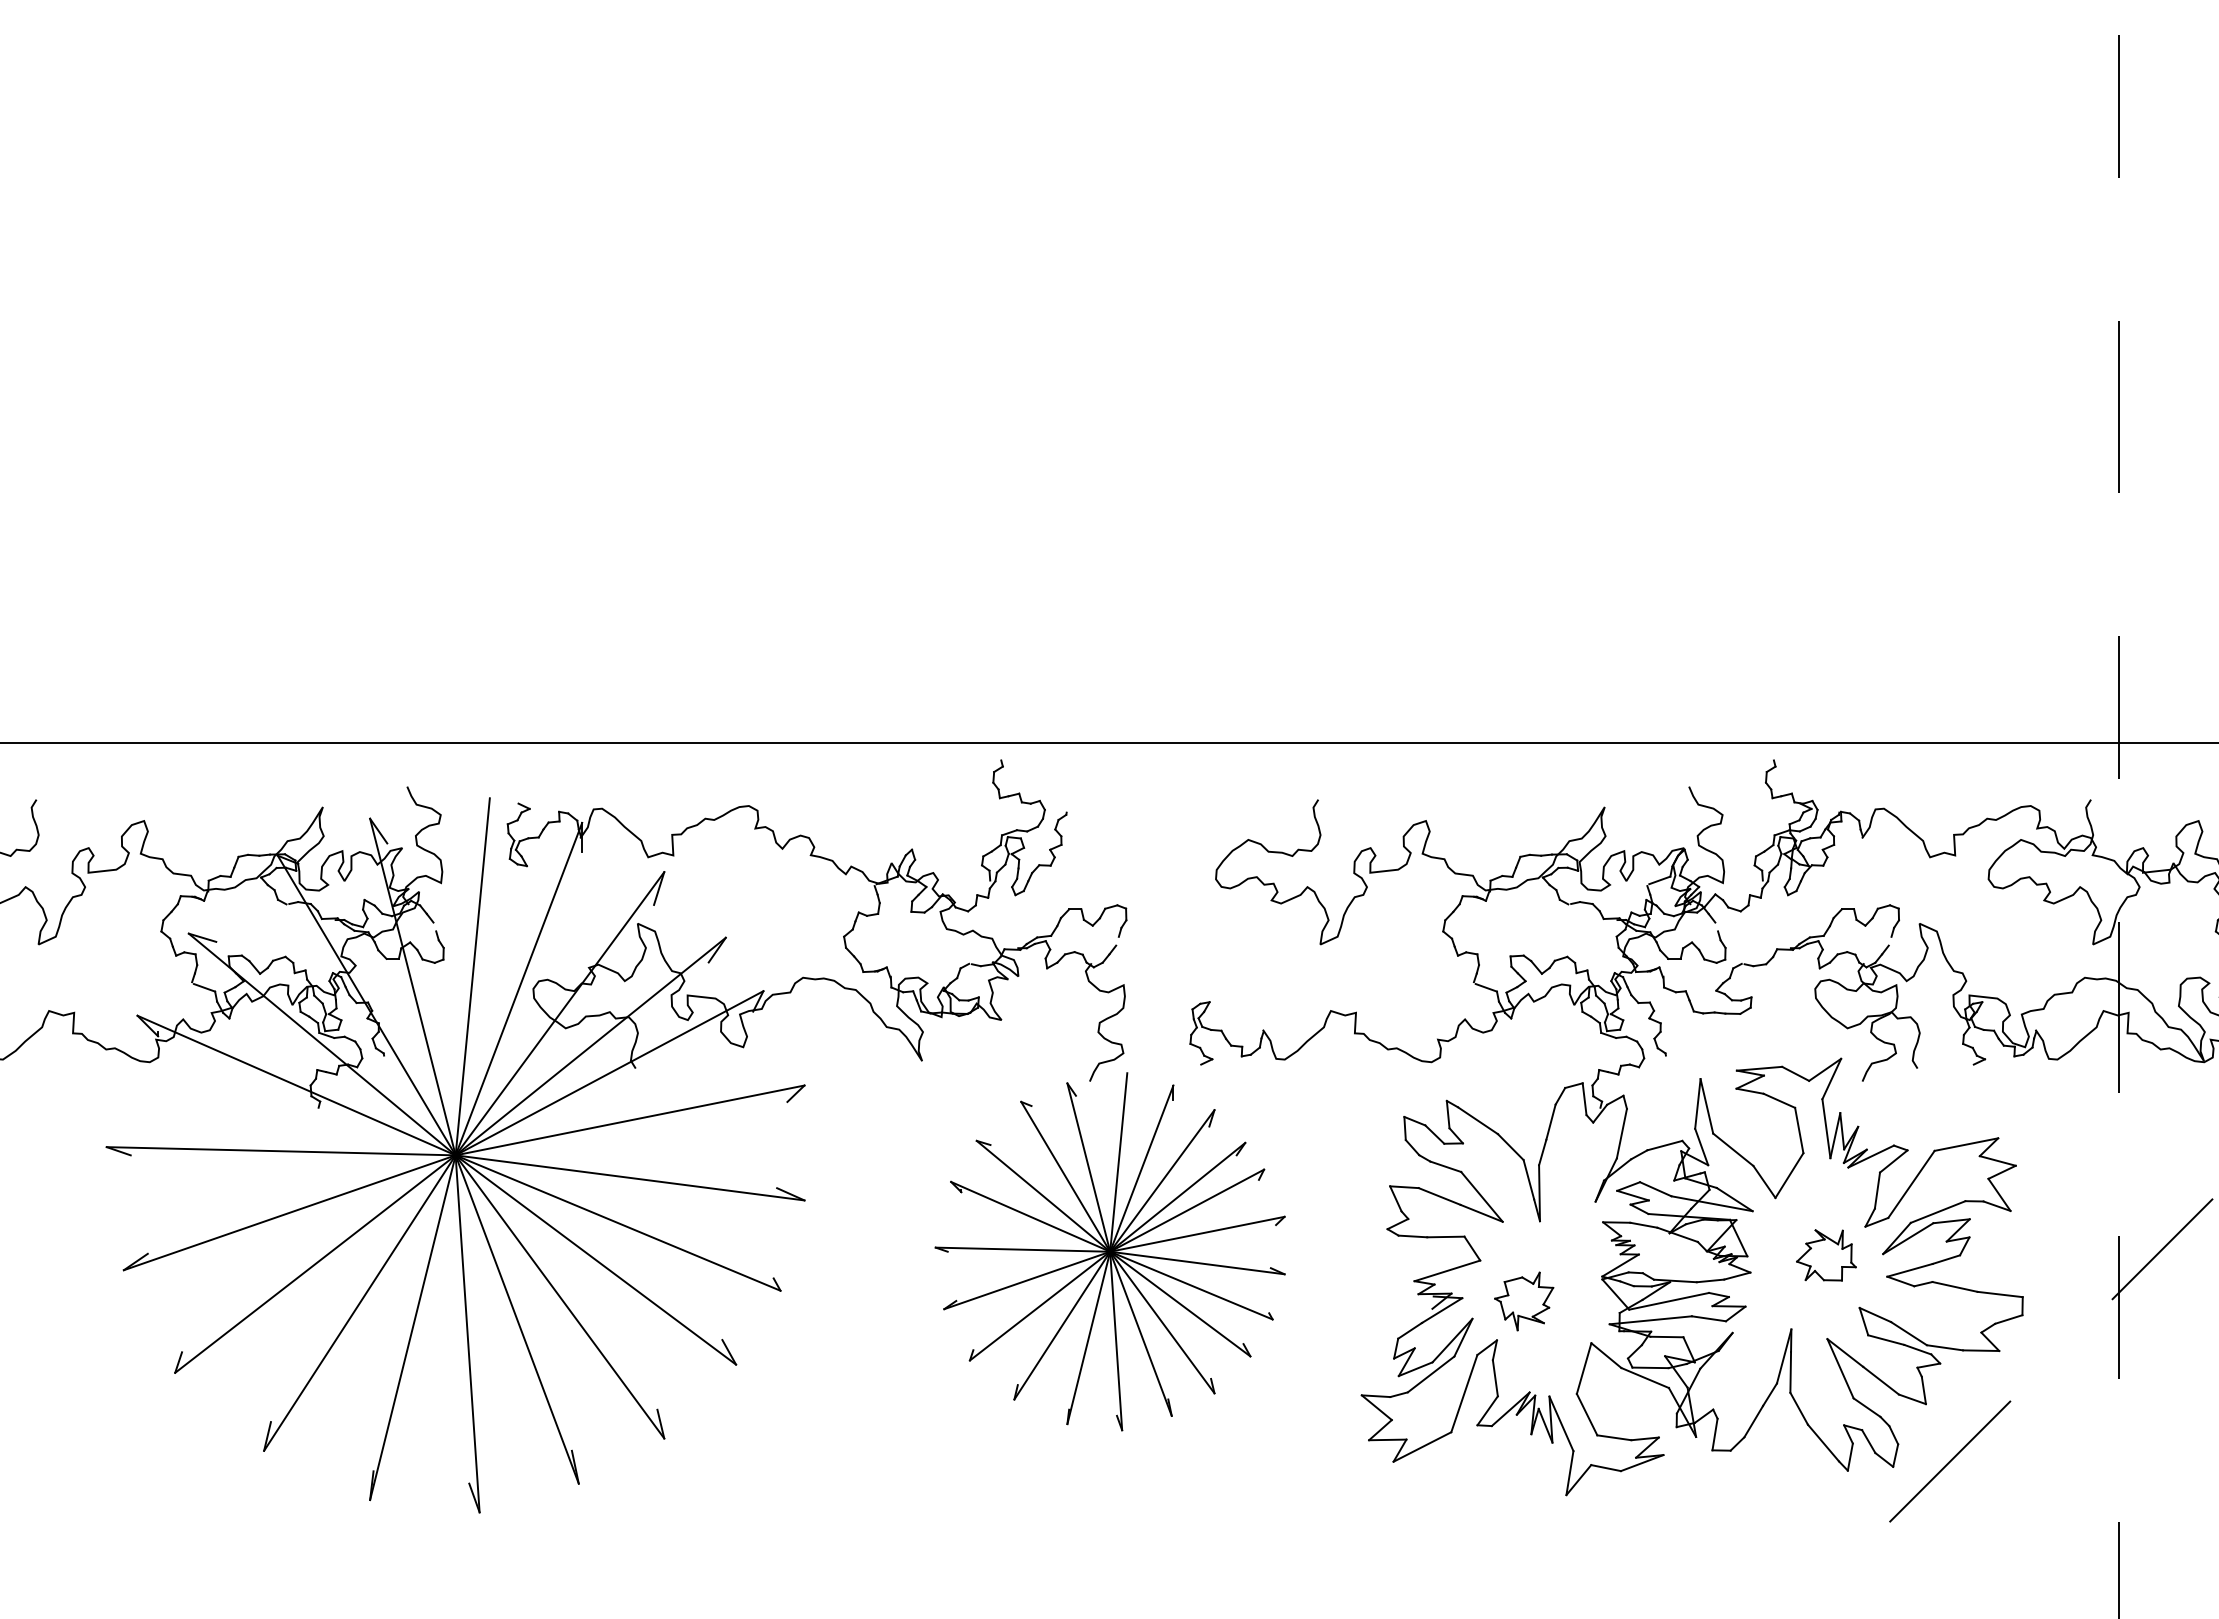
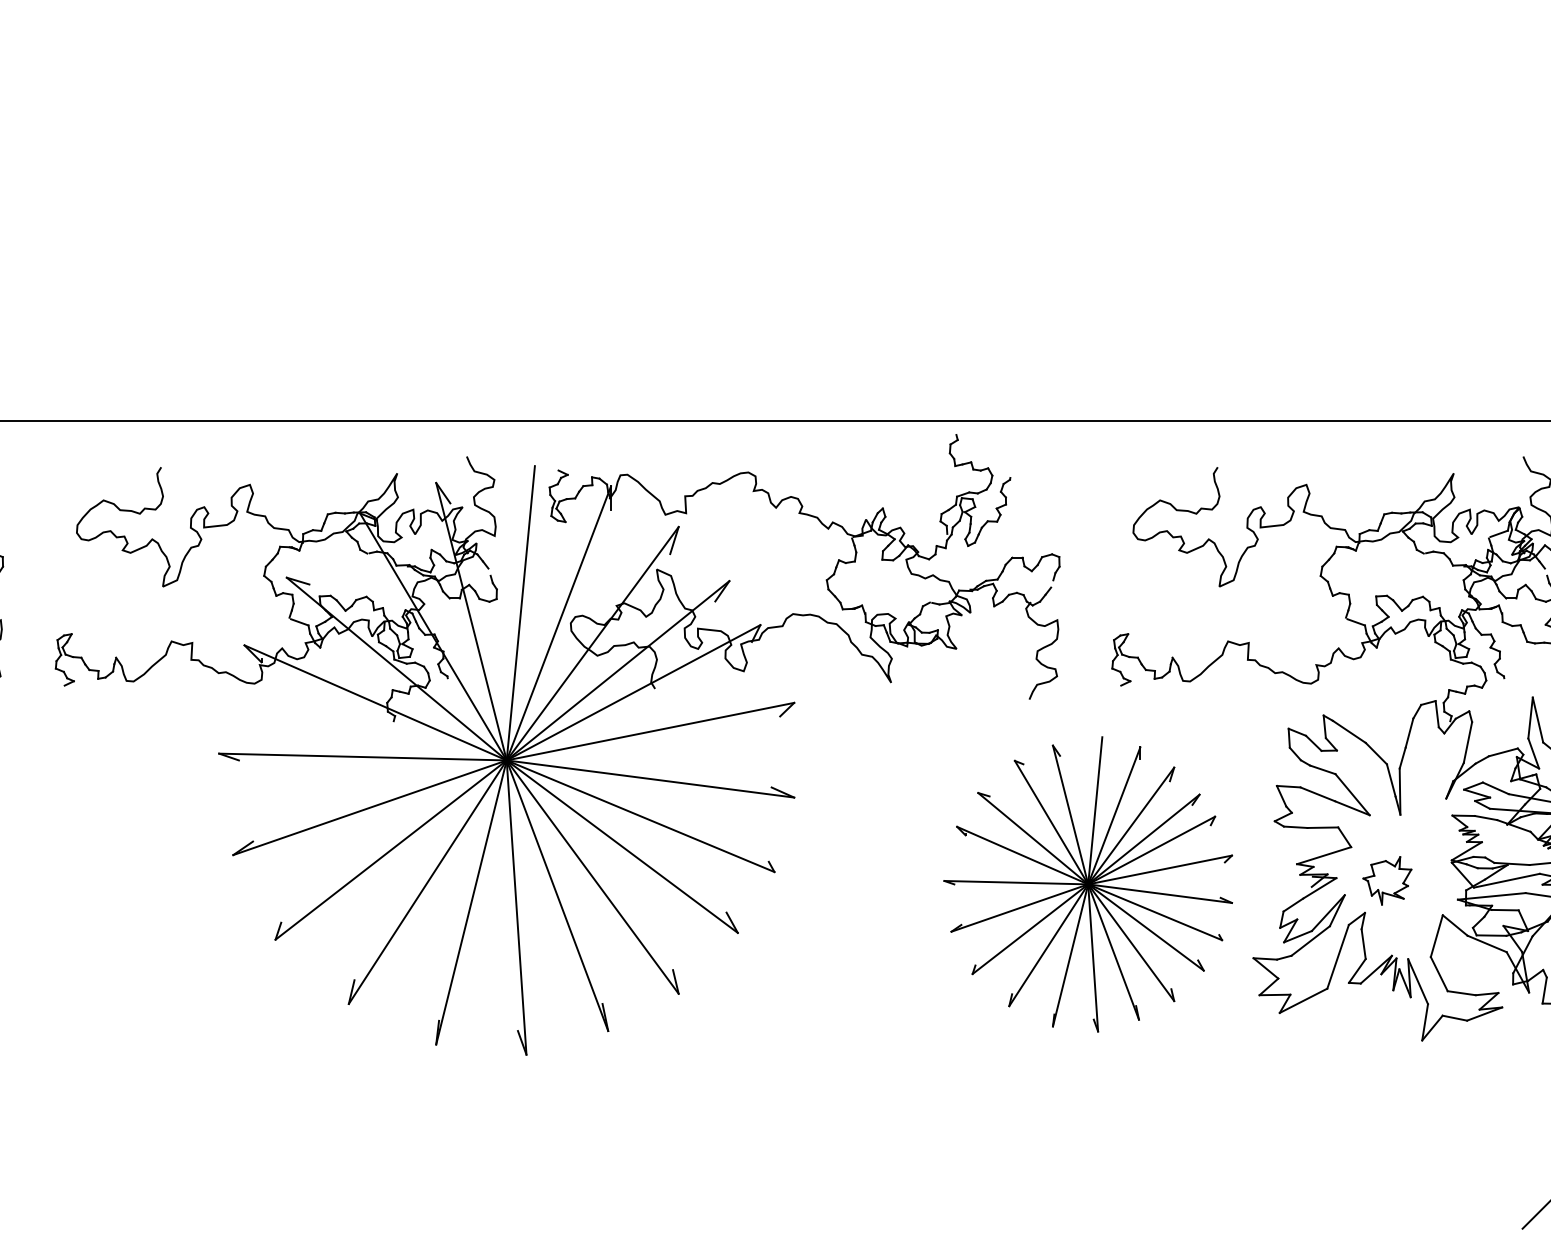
part: (1109, 1251) -> (1087, 884), moved

